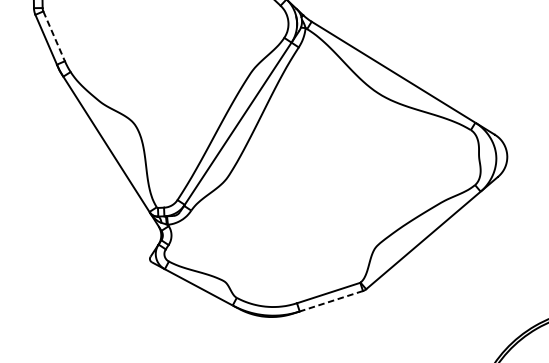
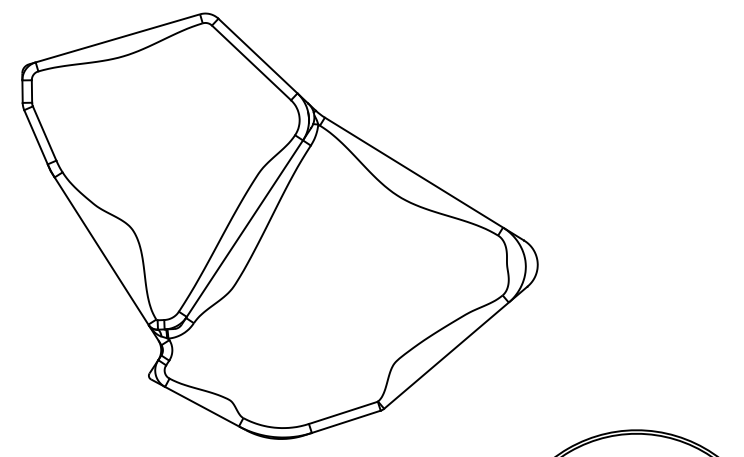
line: (54, 36) -> (44, 133), dashed -> solid
line: (330, 300) -> (345, 421), dashed -> solid

